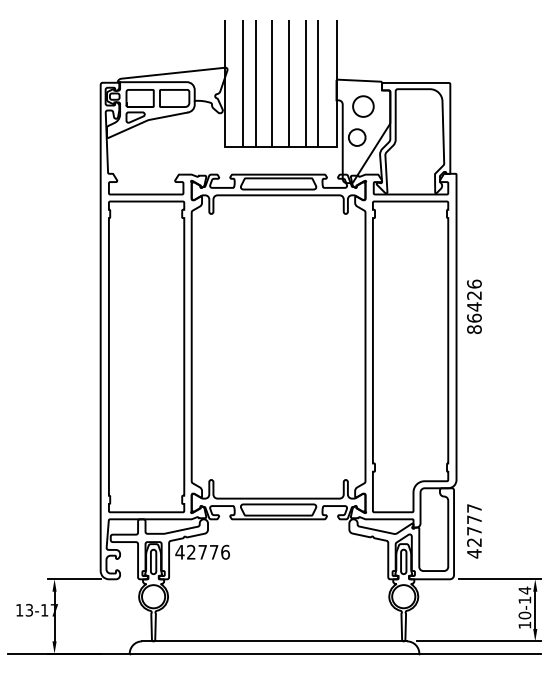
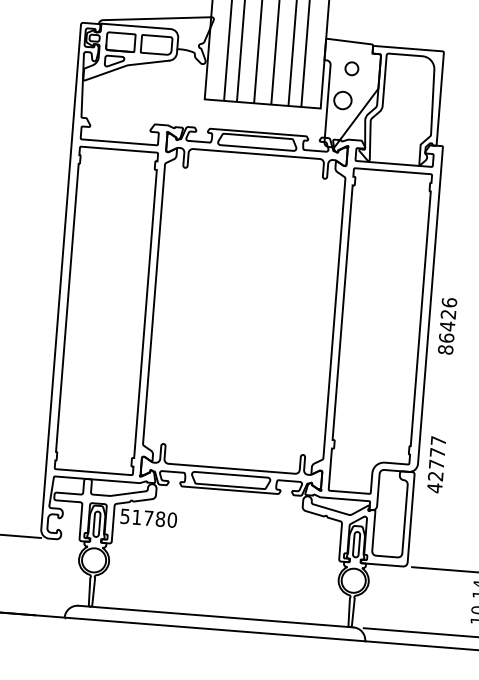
circle: (363, 106) -> (351, 68), size x0.6
text: (474, 306) -> (447, 325), moved
text: (474, 531) -> (436, 464), moved
text: (202, 551) -> (148, 517), 42776 -> 51780

